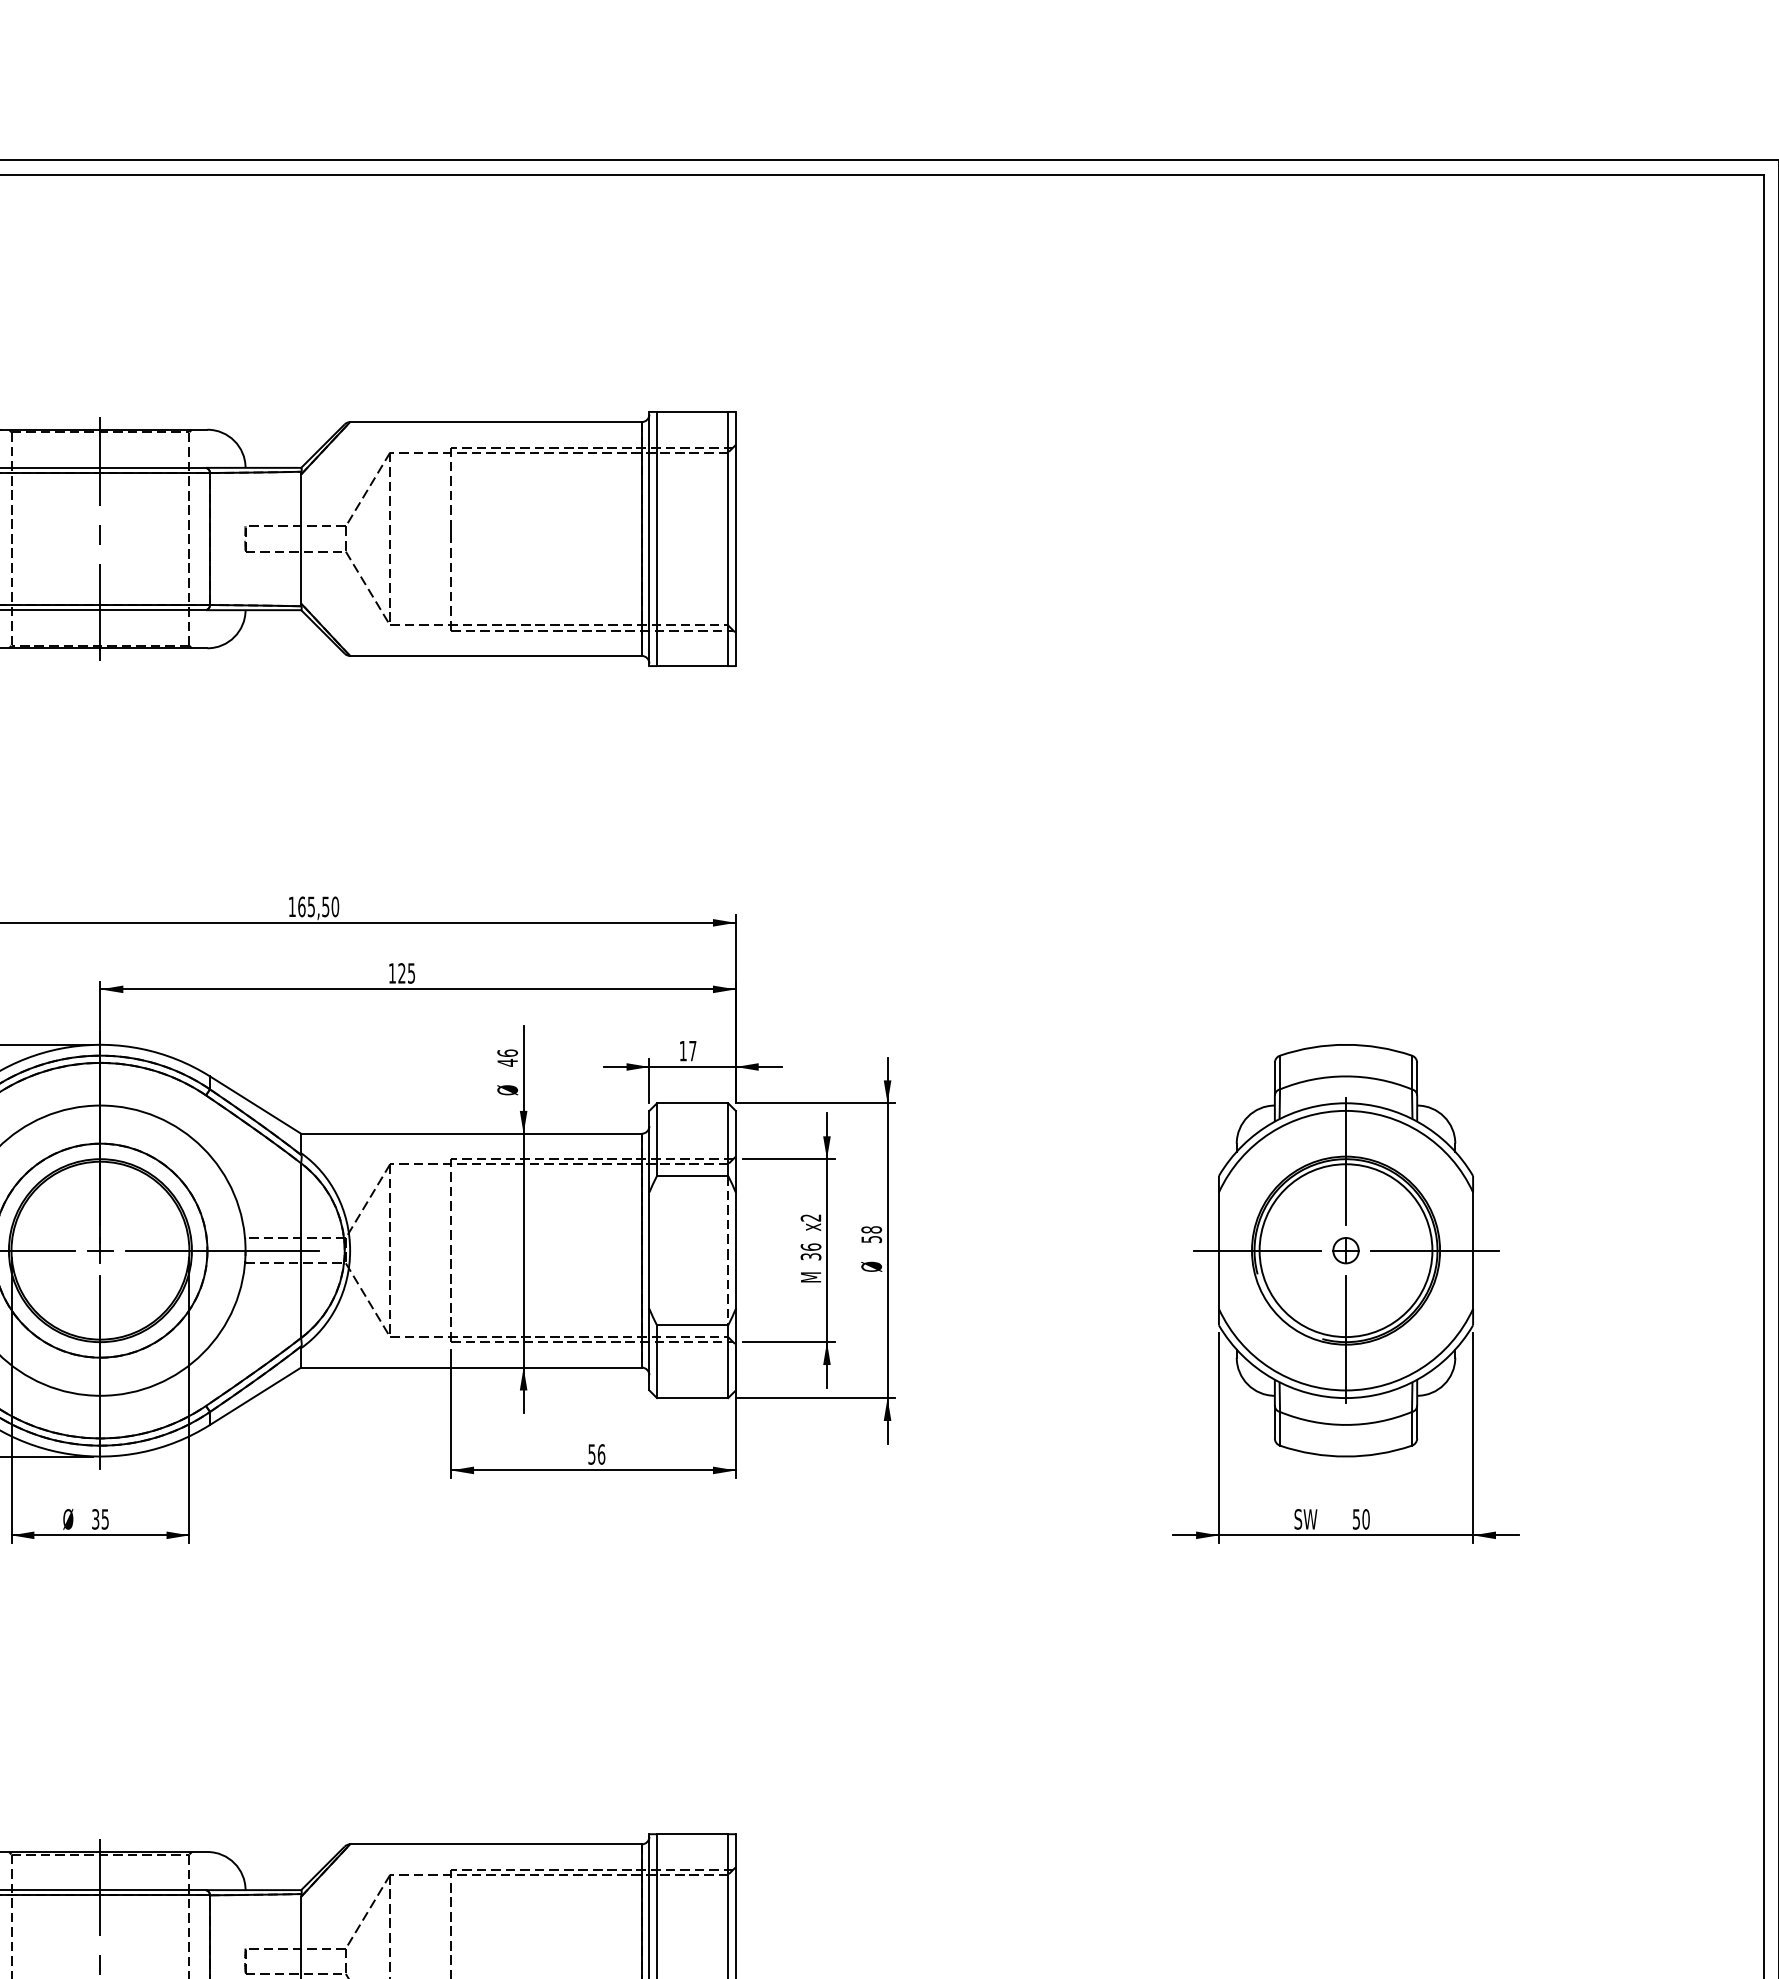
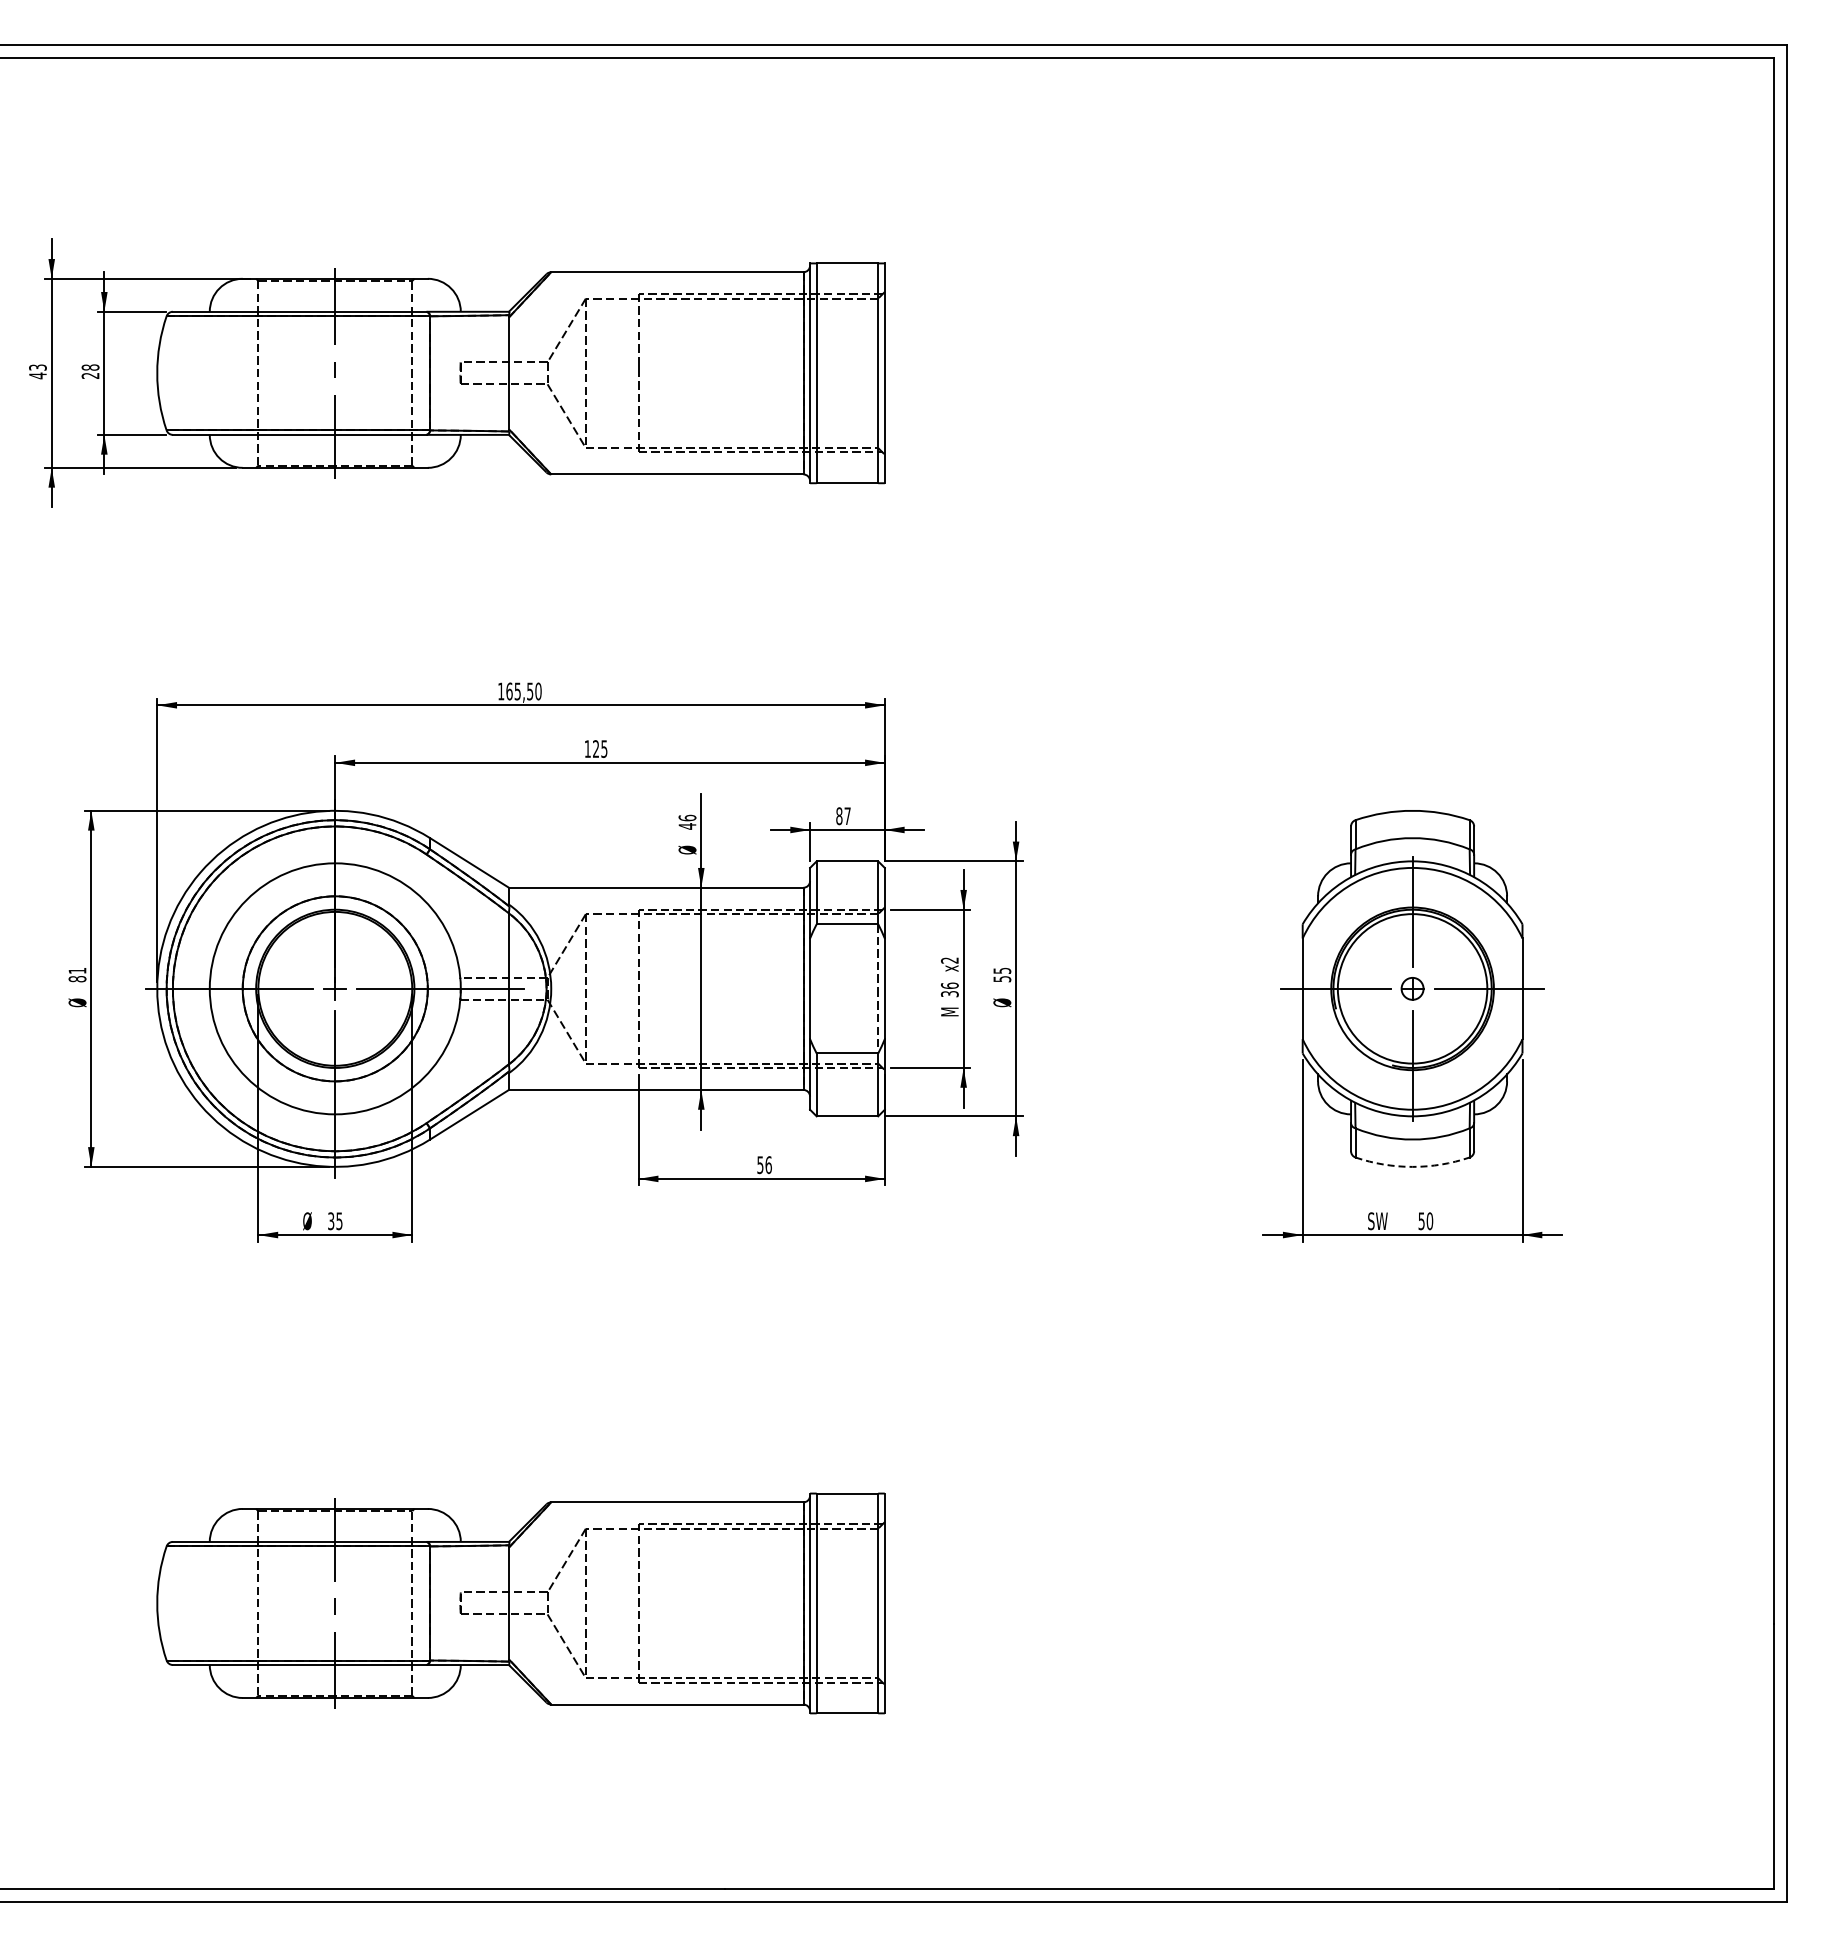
text: (683, 1051) -> (839, 816), 17 -> 87
text: (871, 1229) -> (1002, 970), 58 -> 55
arc: (1345, 1456) -> (1412, 1166), solid -> dashed

